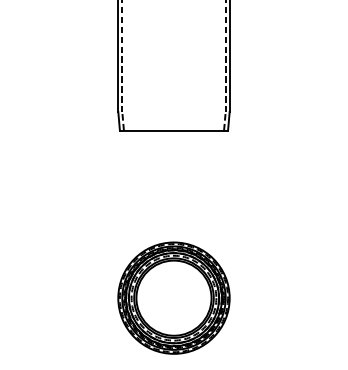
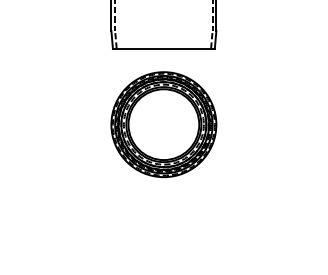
part: (173, 297) -> (163, 124), moved

